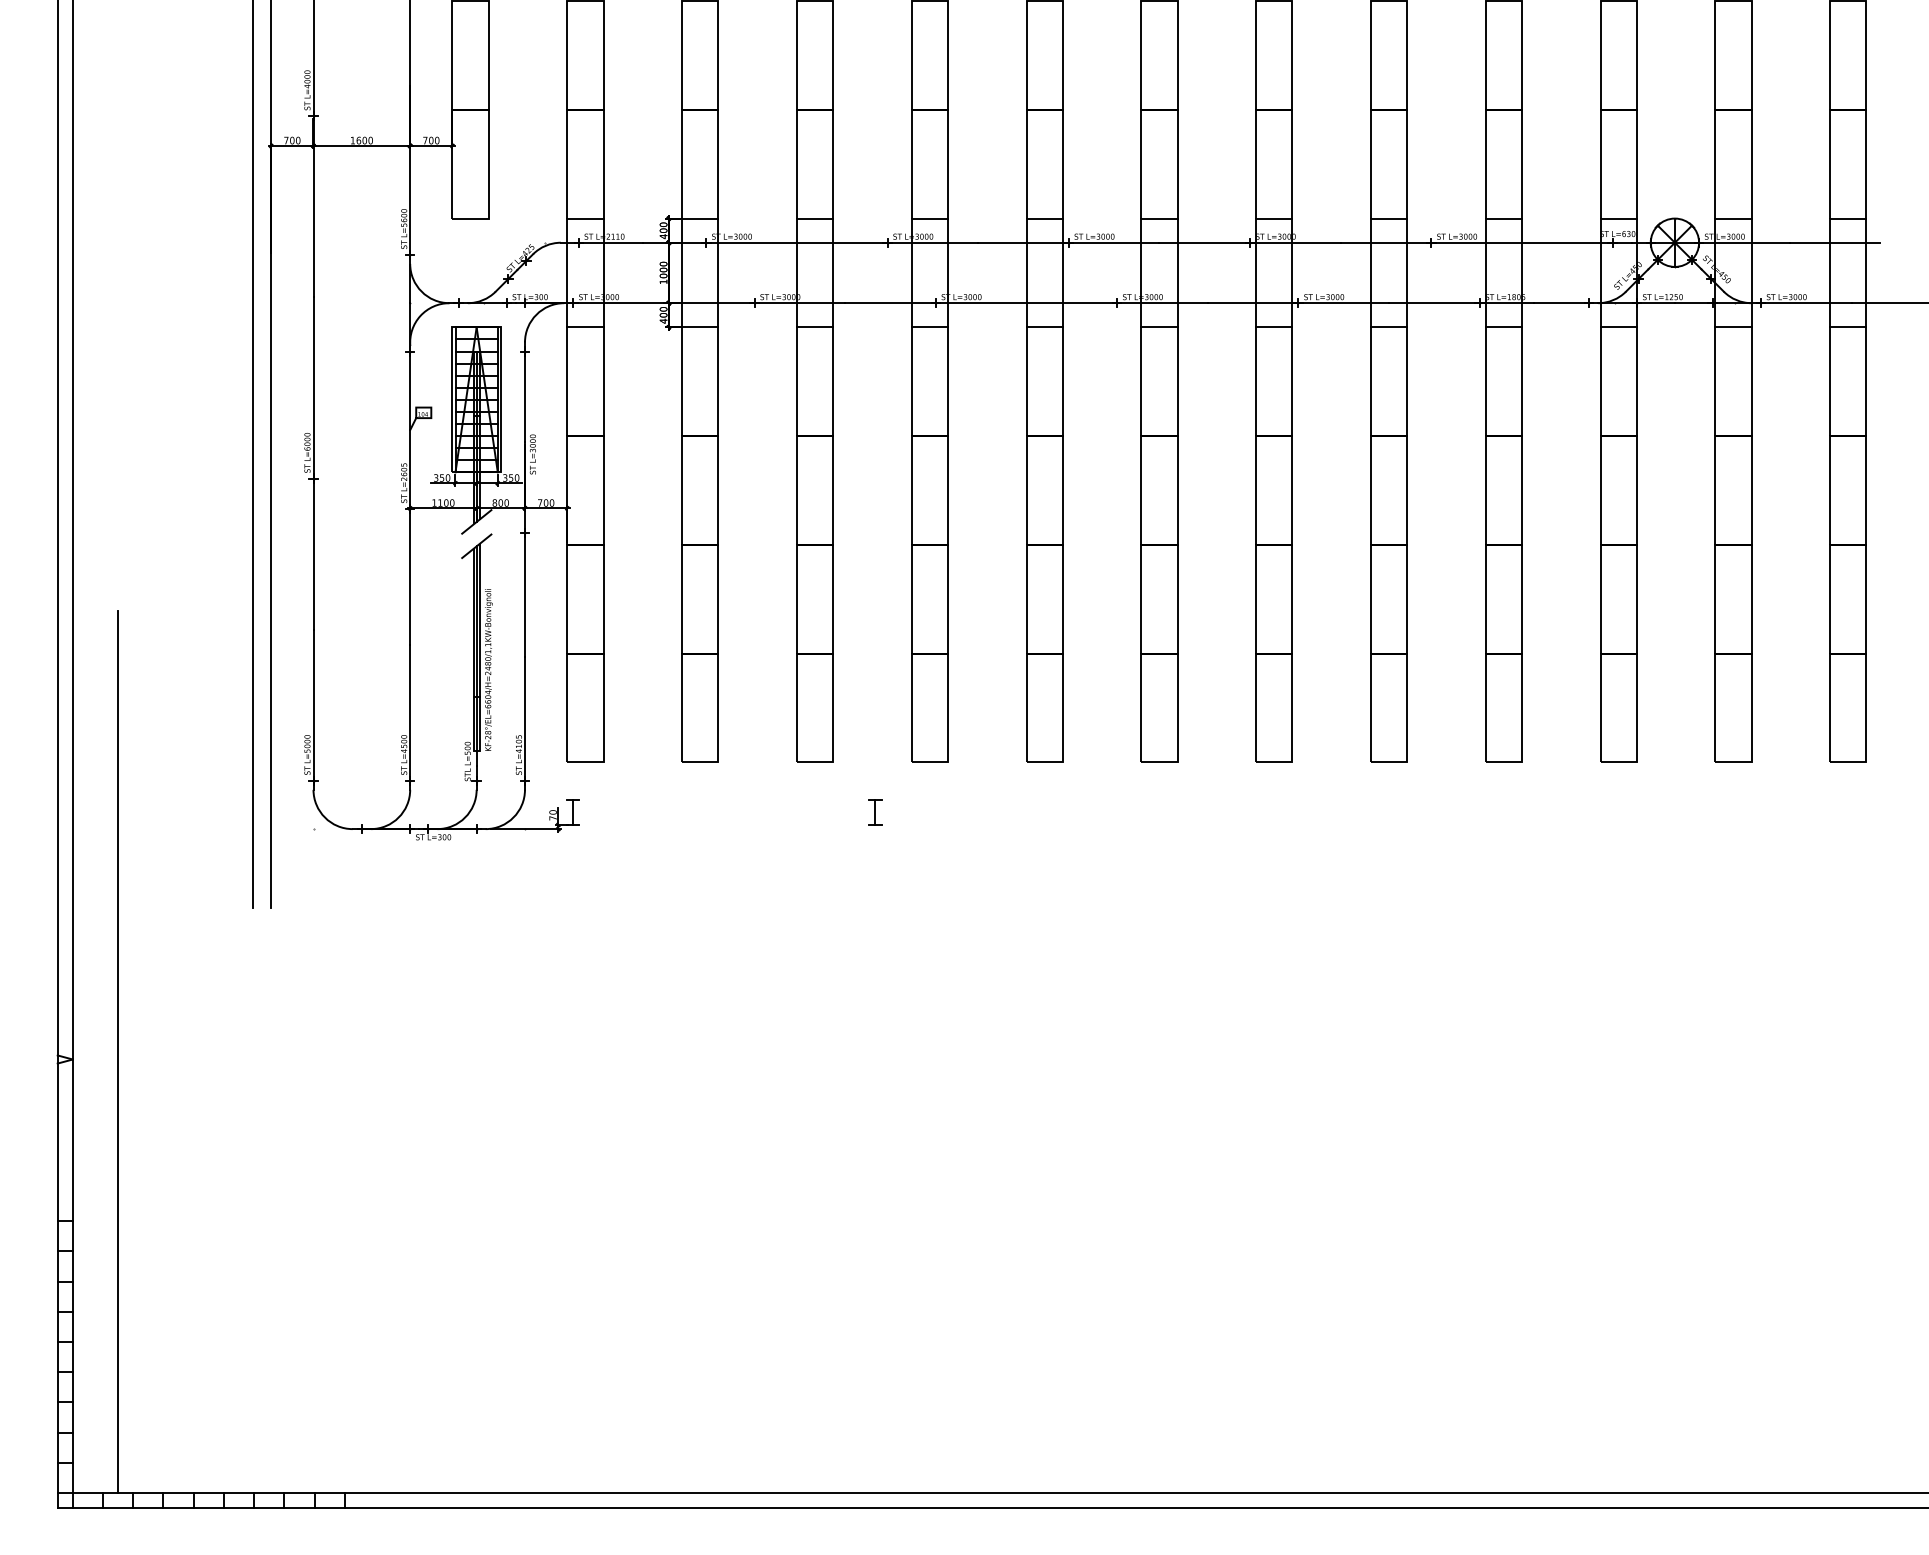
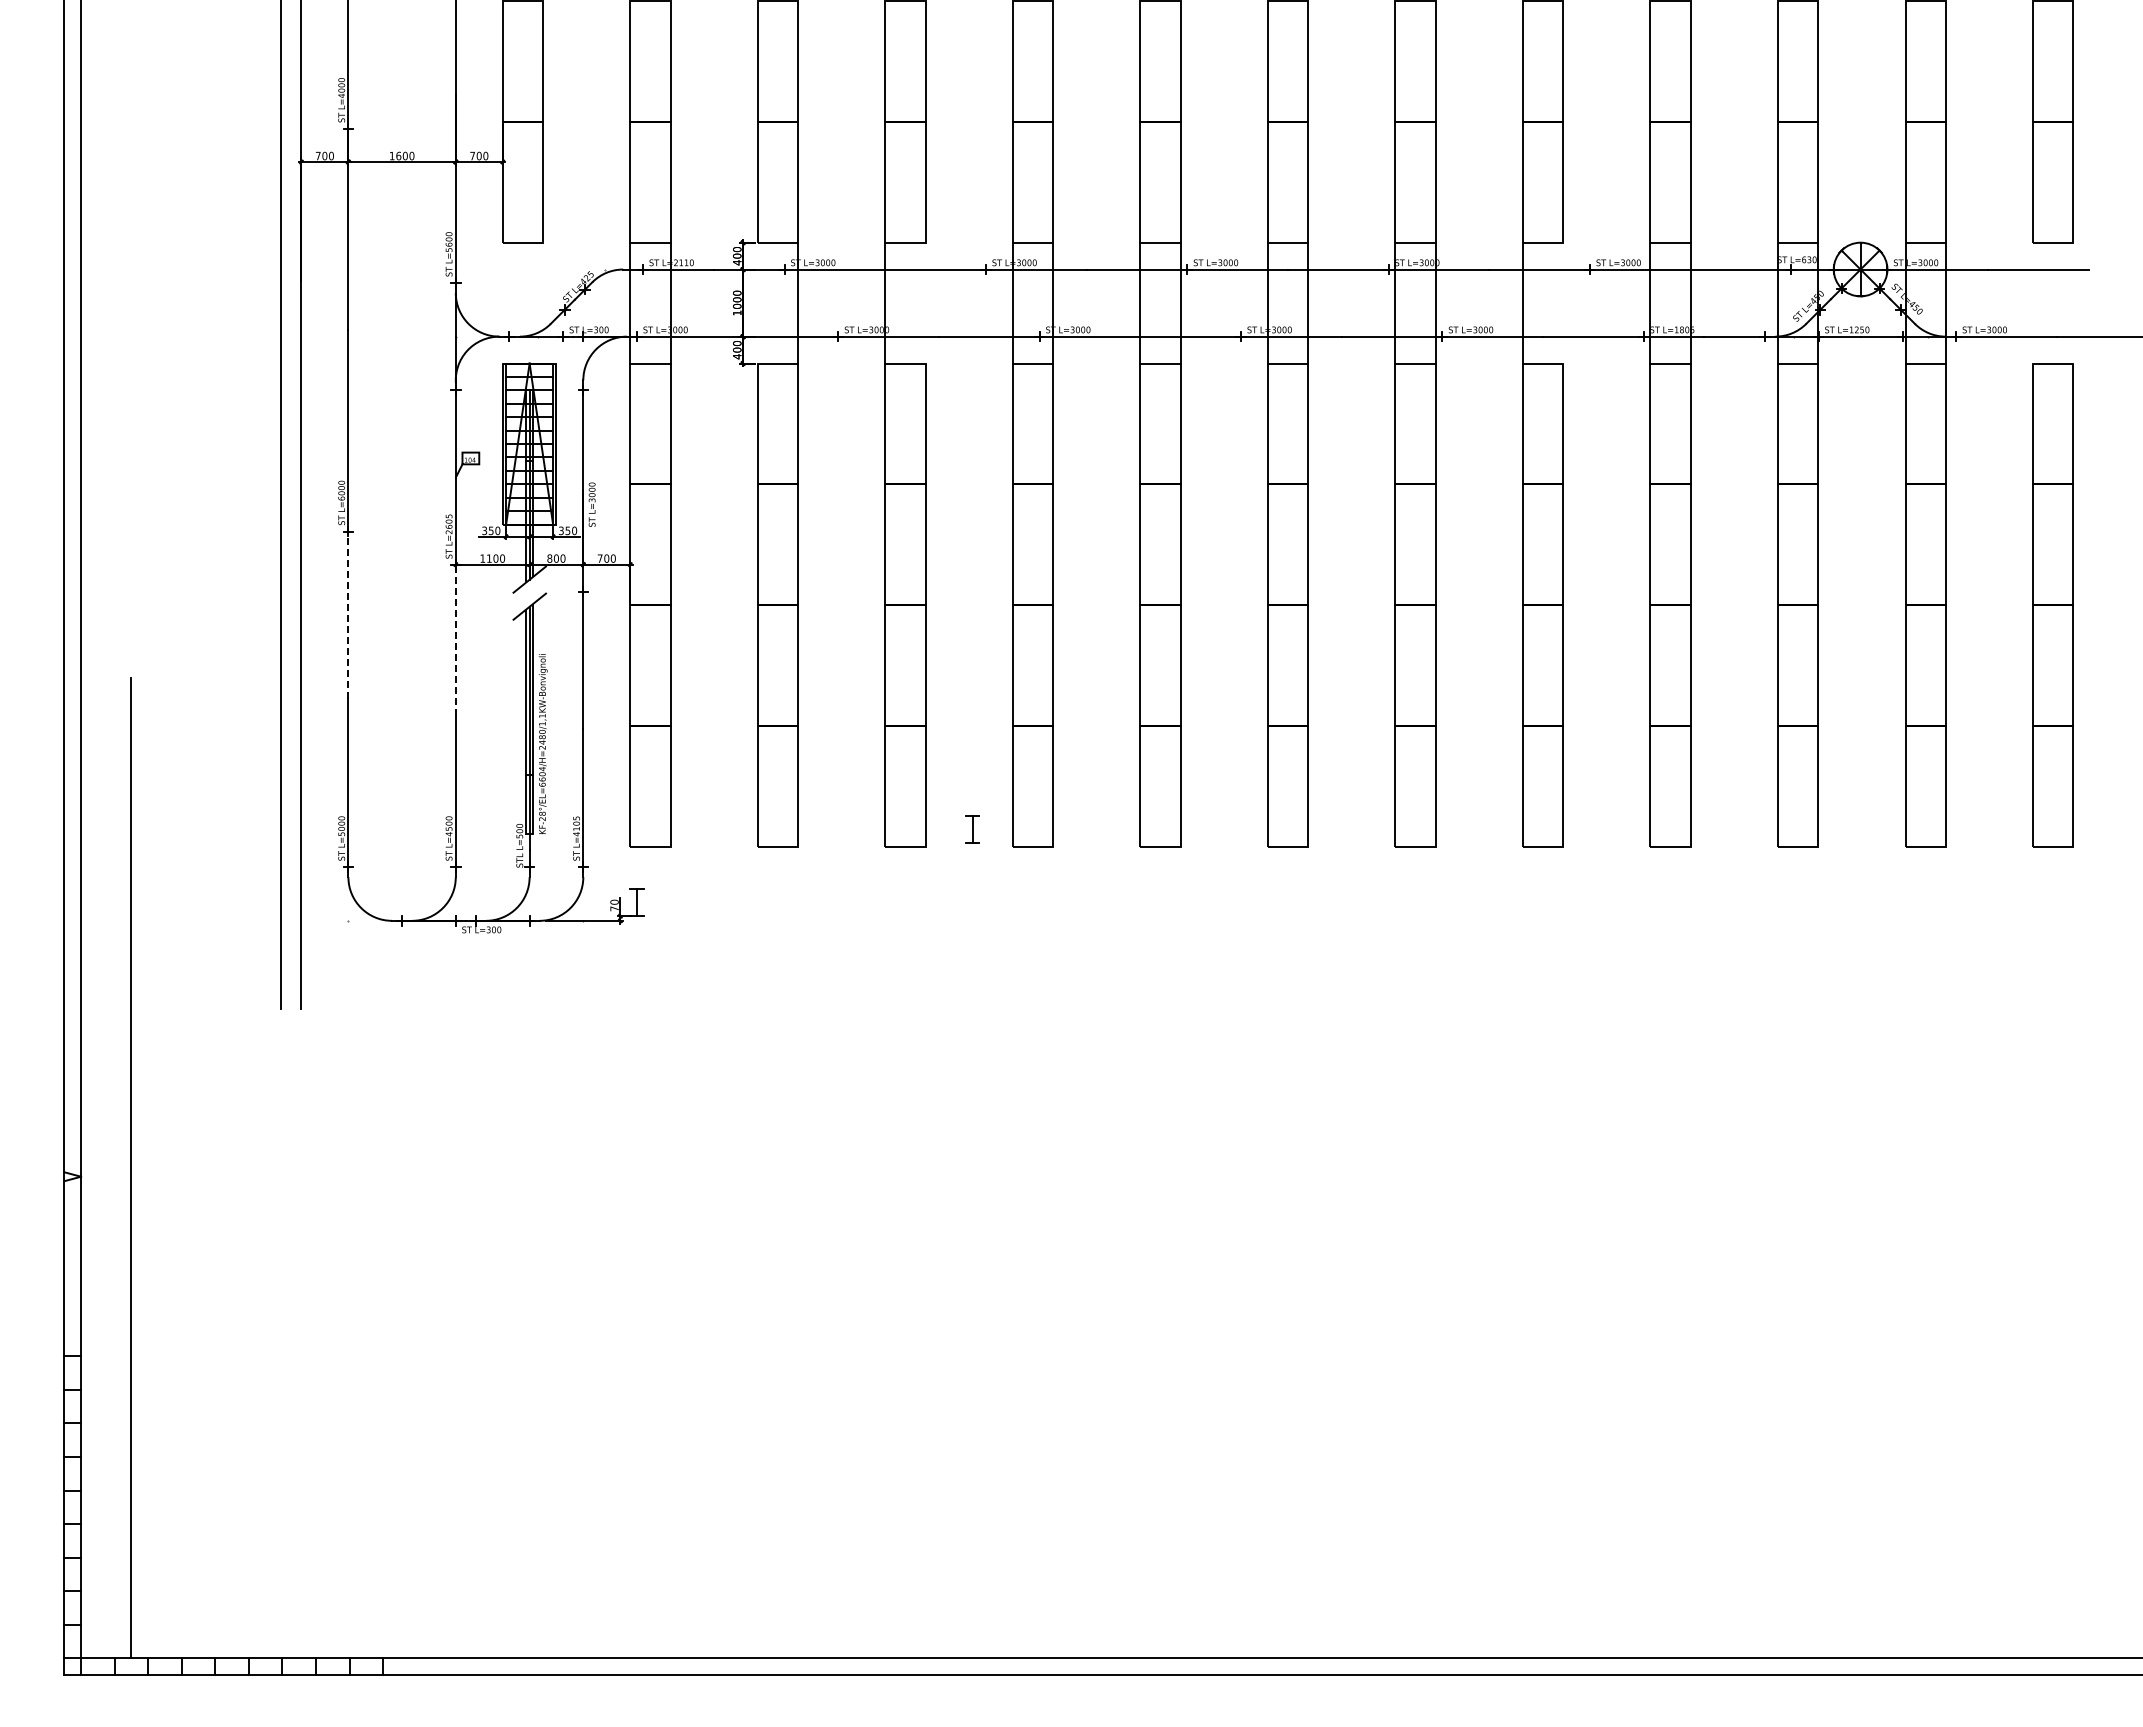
line: (681, 272) -> (757, 302), removed
line: (833, 272) -> (925, 302), removed
line: (1407, 272) -> (1563, 302), removed
line: (1830, 272) -> (2033, 302), removed
line: (1866, 272) -> (2073, 302), removed
line: (313, 554) -> (348, 615), solid -> dashed
line: (409, 576) -> (455, 640), solid -> dashed
part: (875, 812) -> (972, 829), moved

